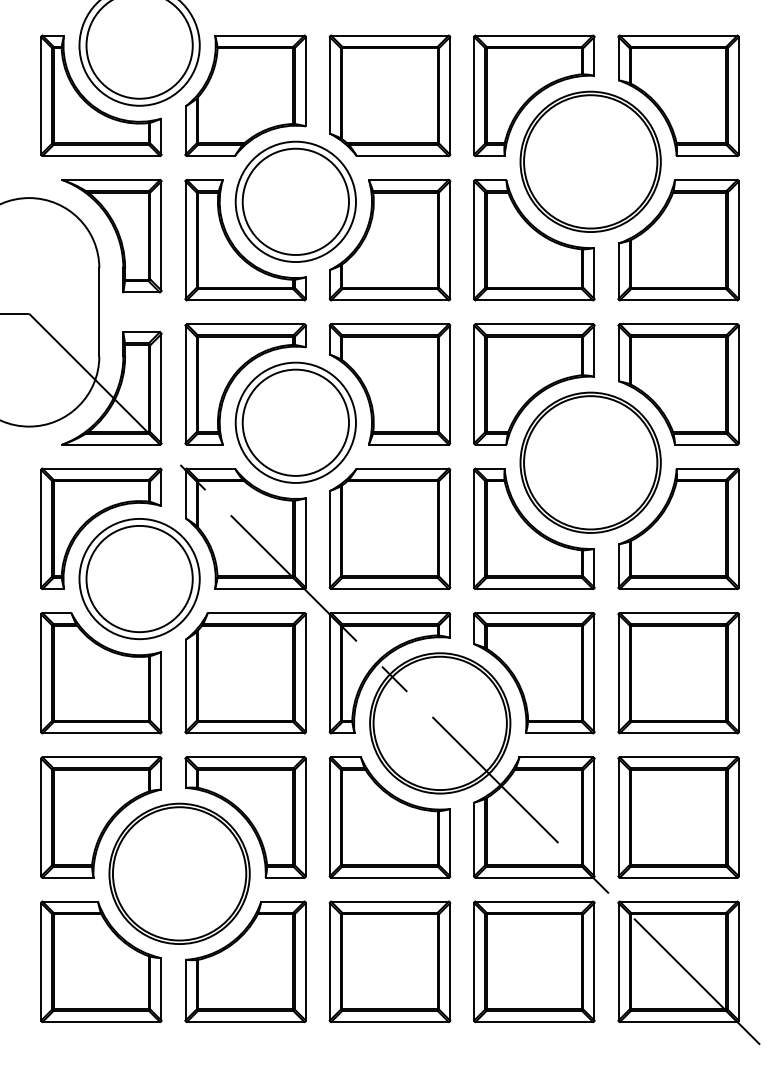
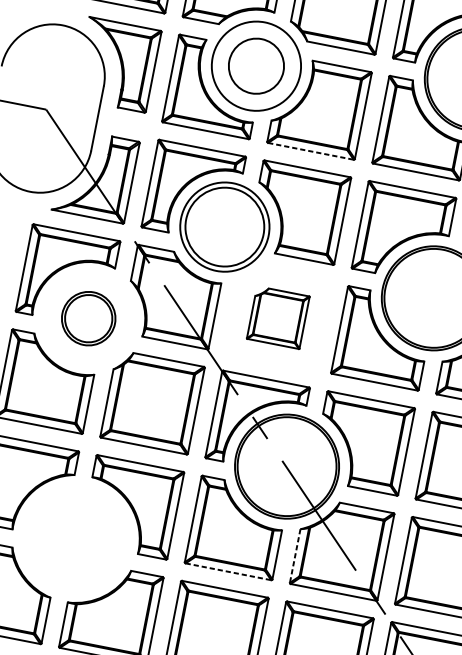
circle: (295, 201) -> (256, 65), size x0.7
line: (390, 300) -> (311, 151), solid -> dashed
part: (389, 528) -> (277, 317), size x0.6
part: (139, 579) -> (88, 318), size x0.6
line: (474, 839) -> (295, 556), solid -> dashed
part: (179, 873) -> (75, 538), removed
line: (390, 877) -> (228, 571), solid -> dashed

